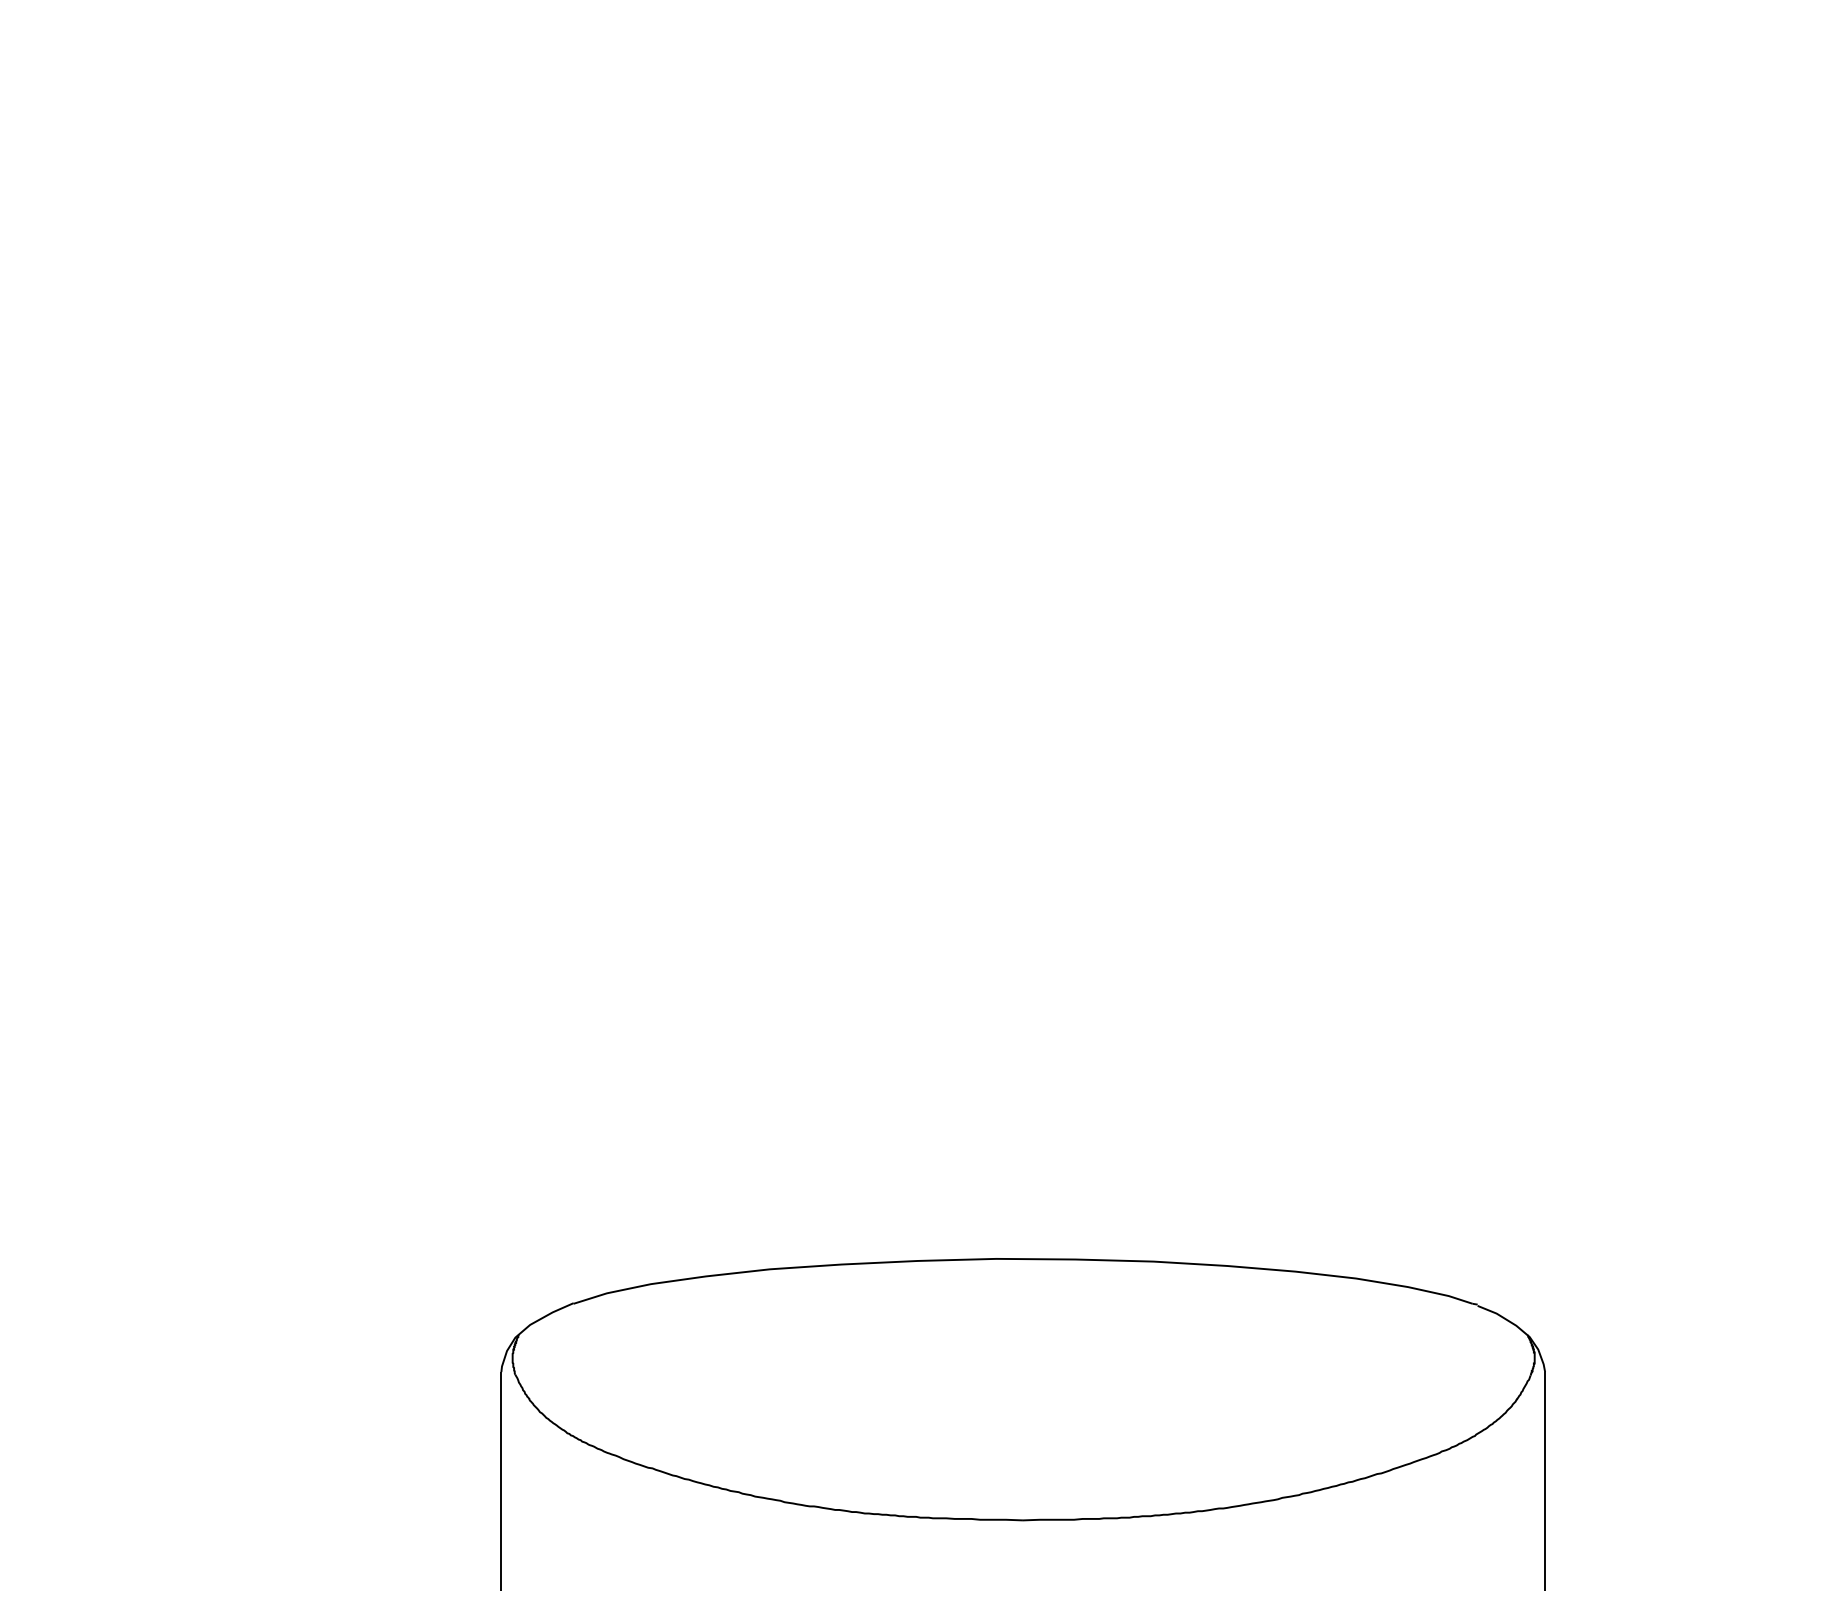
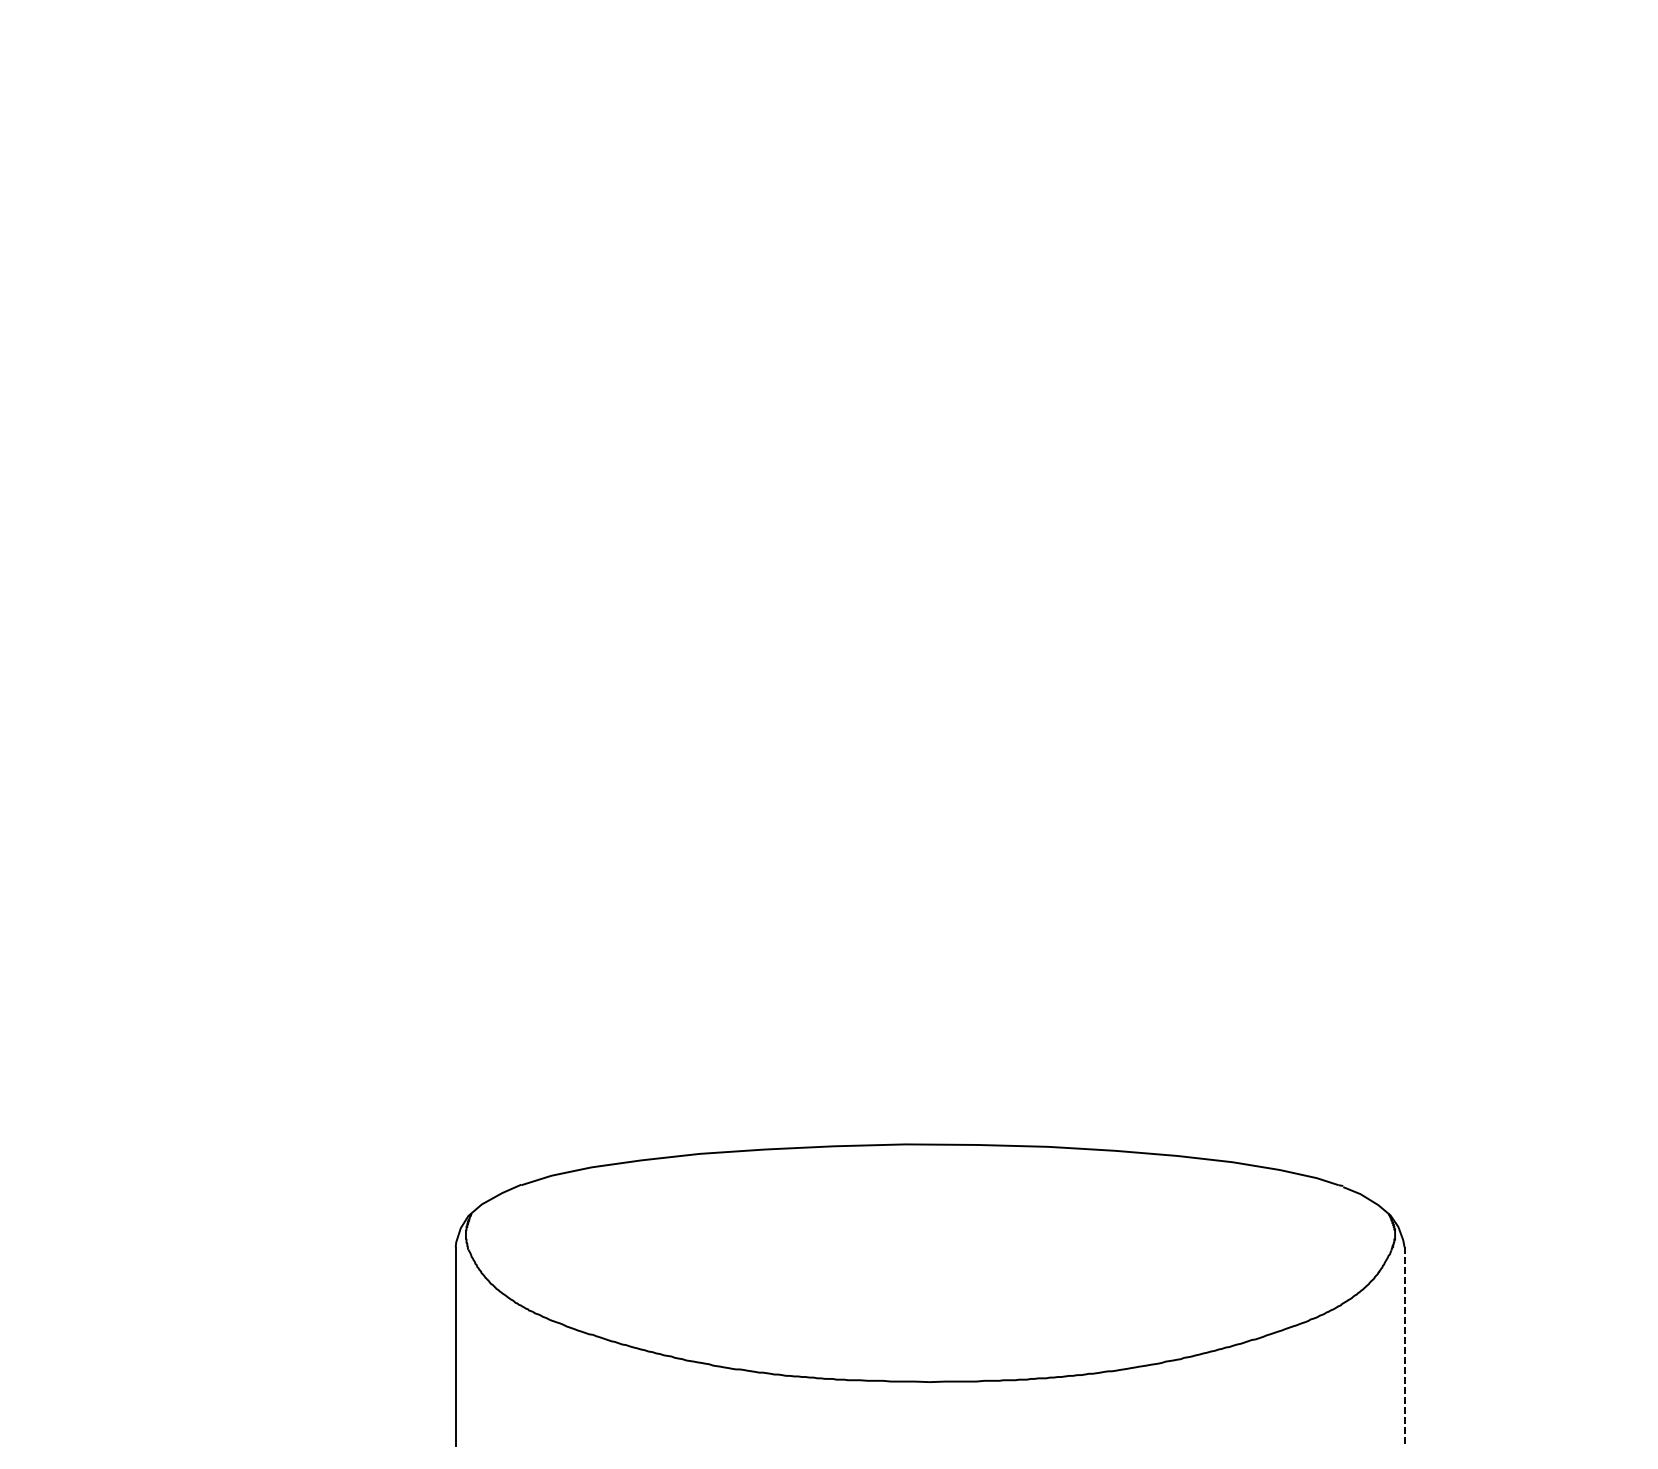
line: (1545, 1481) -> (1404, 1346), solid -> dashed

